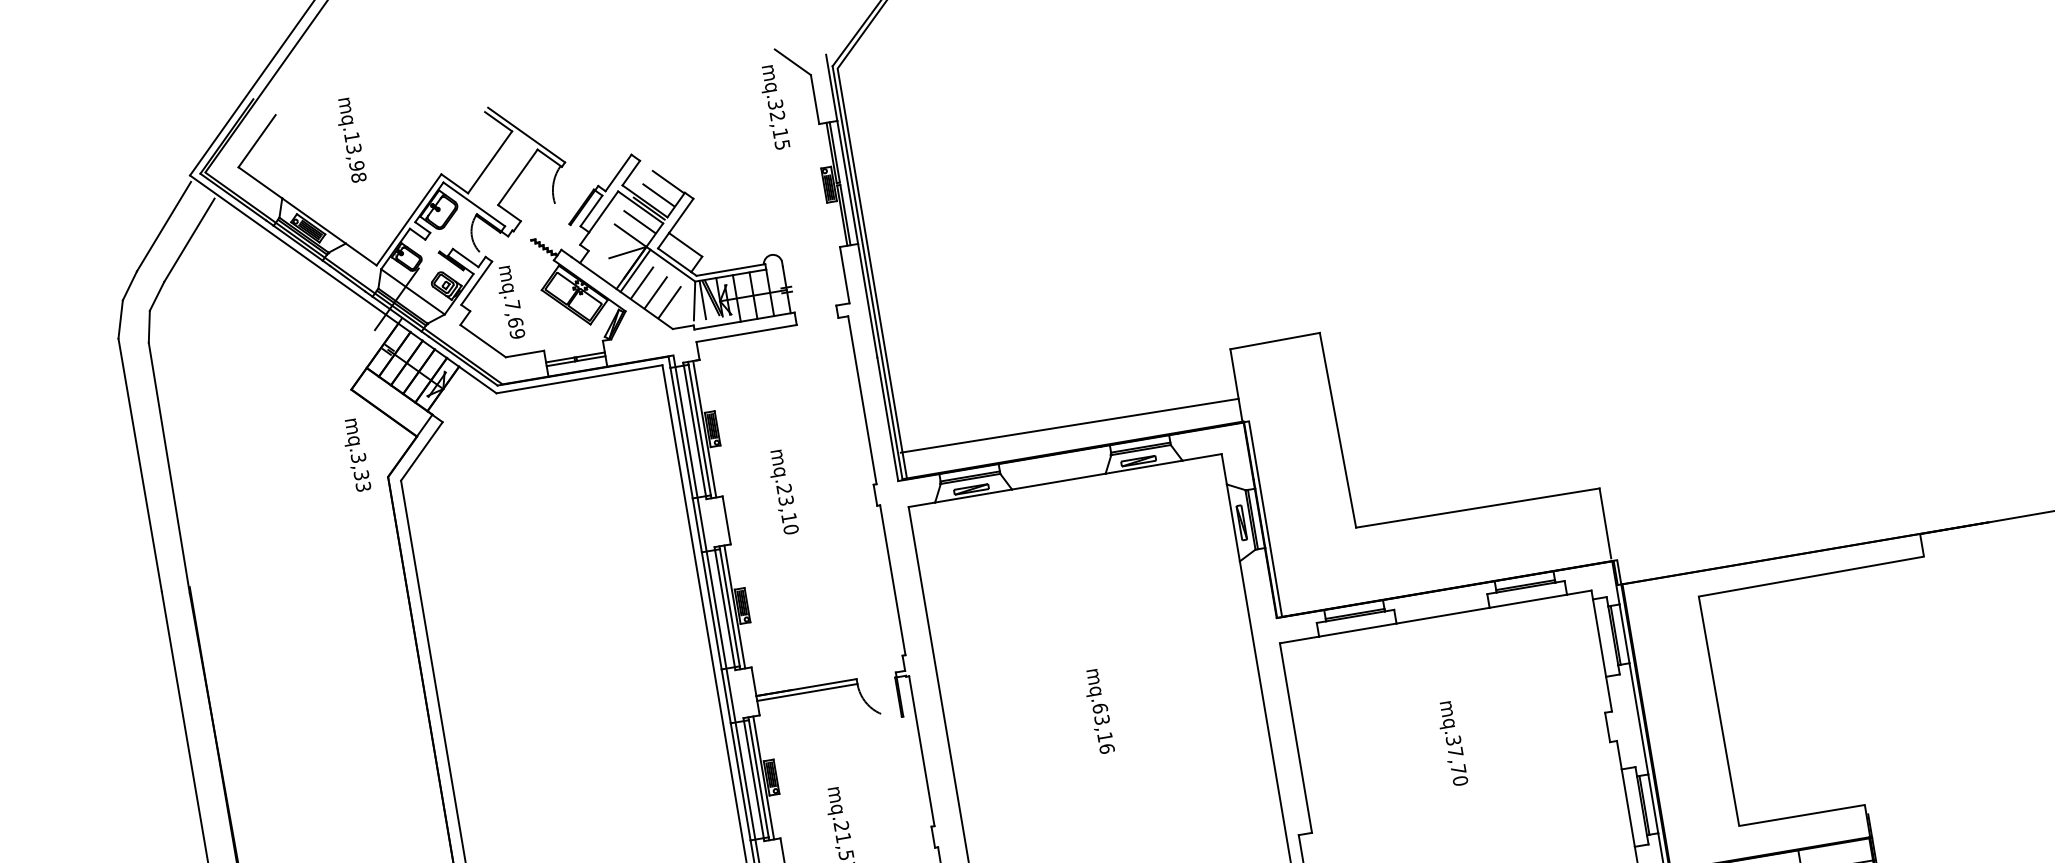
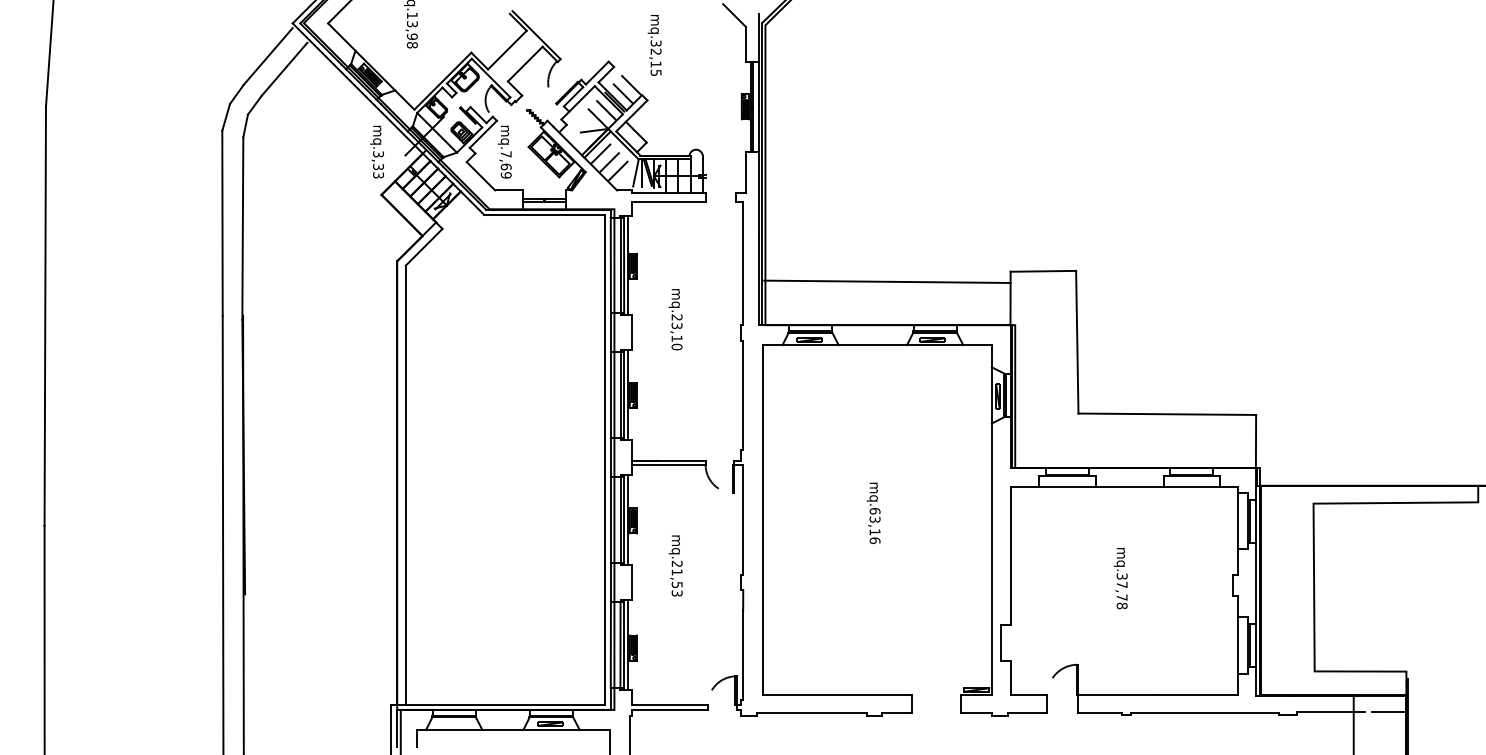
text: (773, 107) -> (654, 45), moved
line: (1069, 425) -> (887, 281), moved
text: (355, 454) -> (376, 151), moved
text: (1460, 780) -> (1122, 605), mq.37,70 -> mq.37,78

